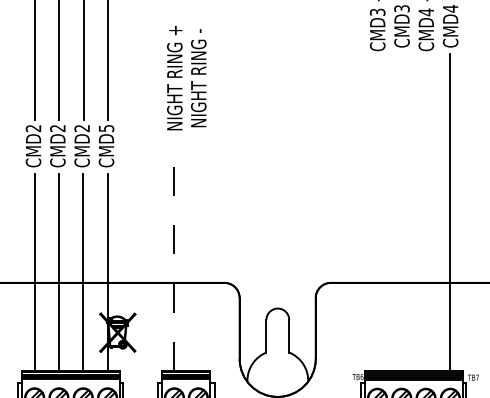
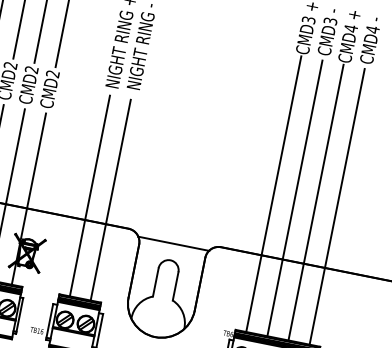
text: (106, 128) -> (52, 74), CMD5 -> CMD2
line: (377, 212) -> (273, 194), added
line: (401, 212) -> (294, 198), added
line: (426, 212) -> (316, 202), added
line: (174, 254) -> (90, 195), dashed -> solid
line: (198, 254) -> (110, 199), added
line: (277, 289) -> (173, 243), added

